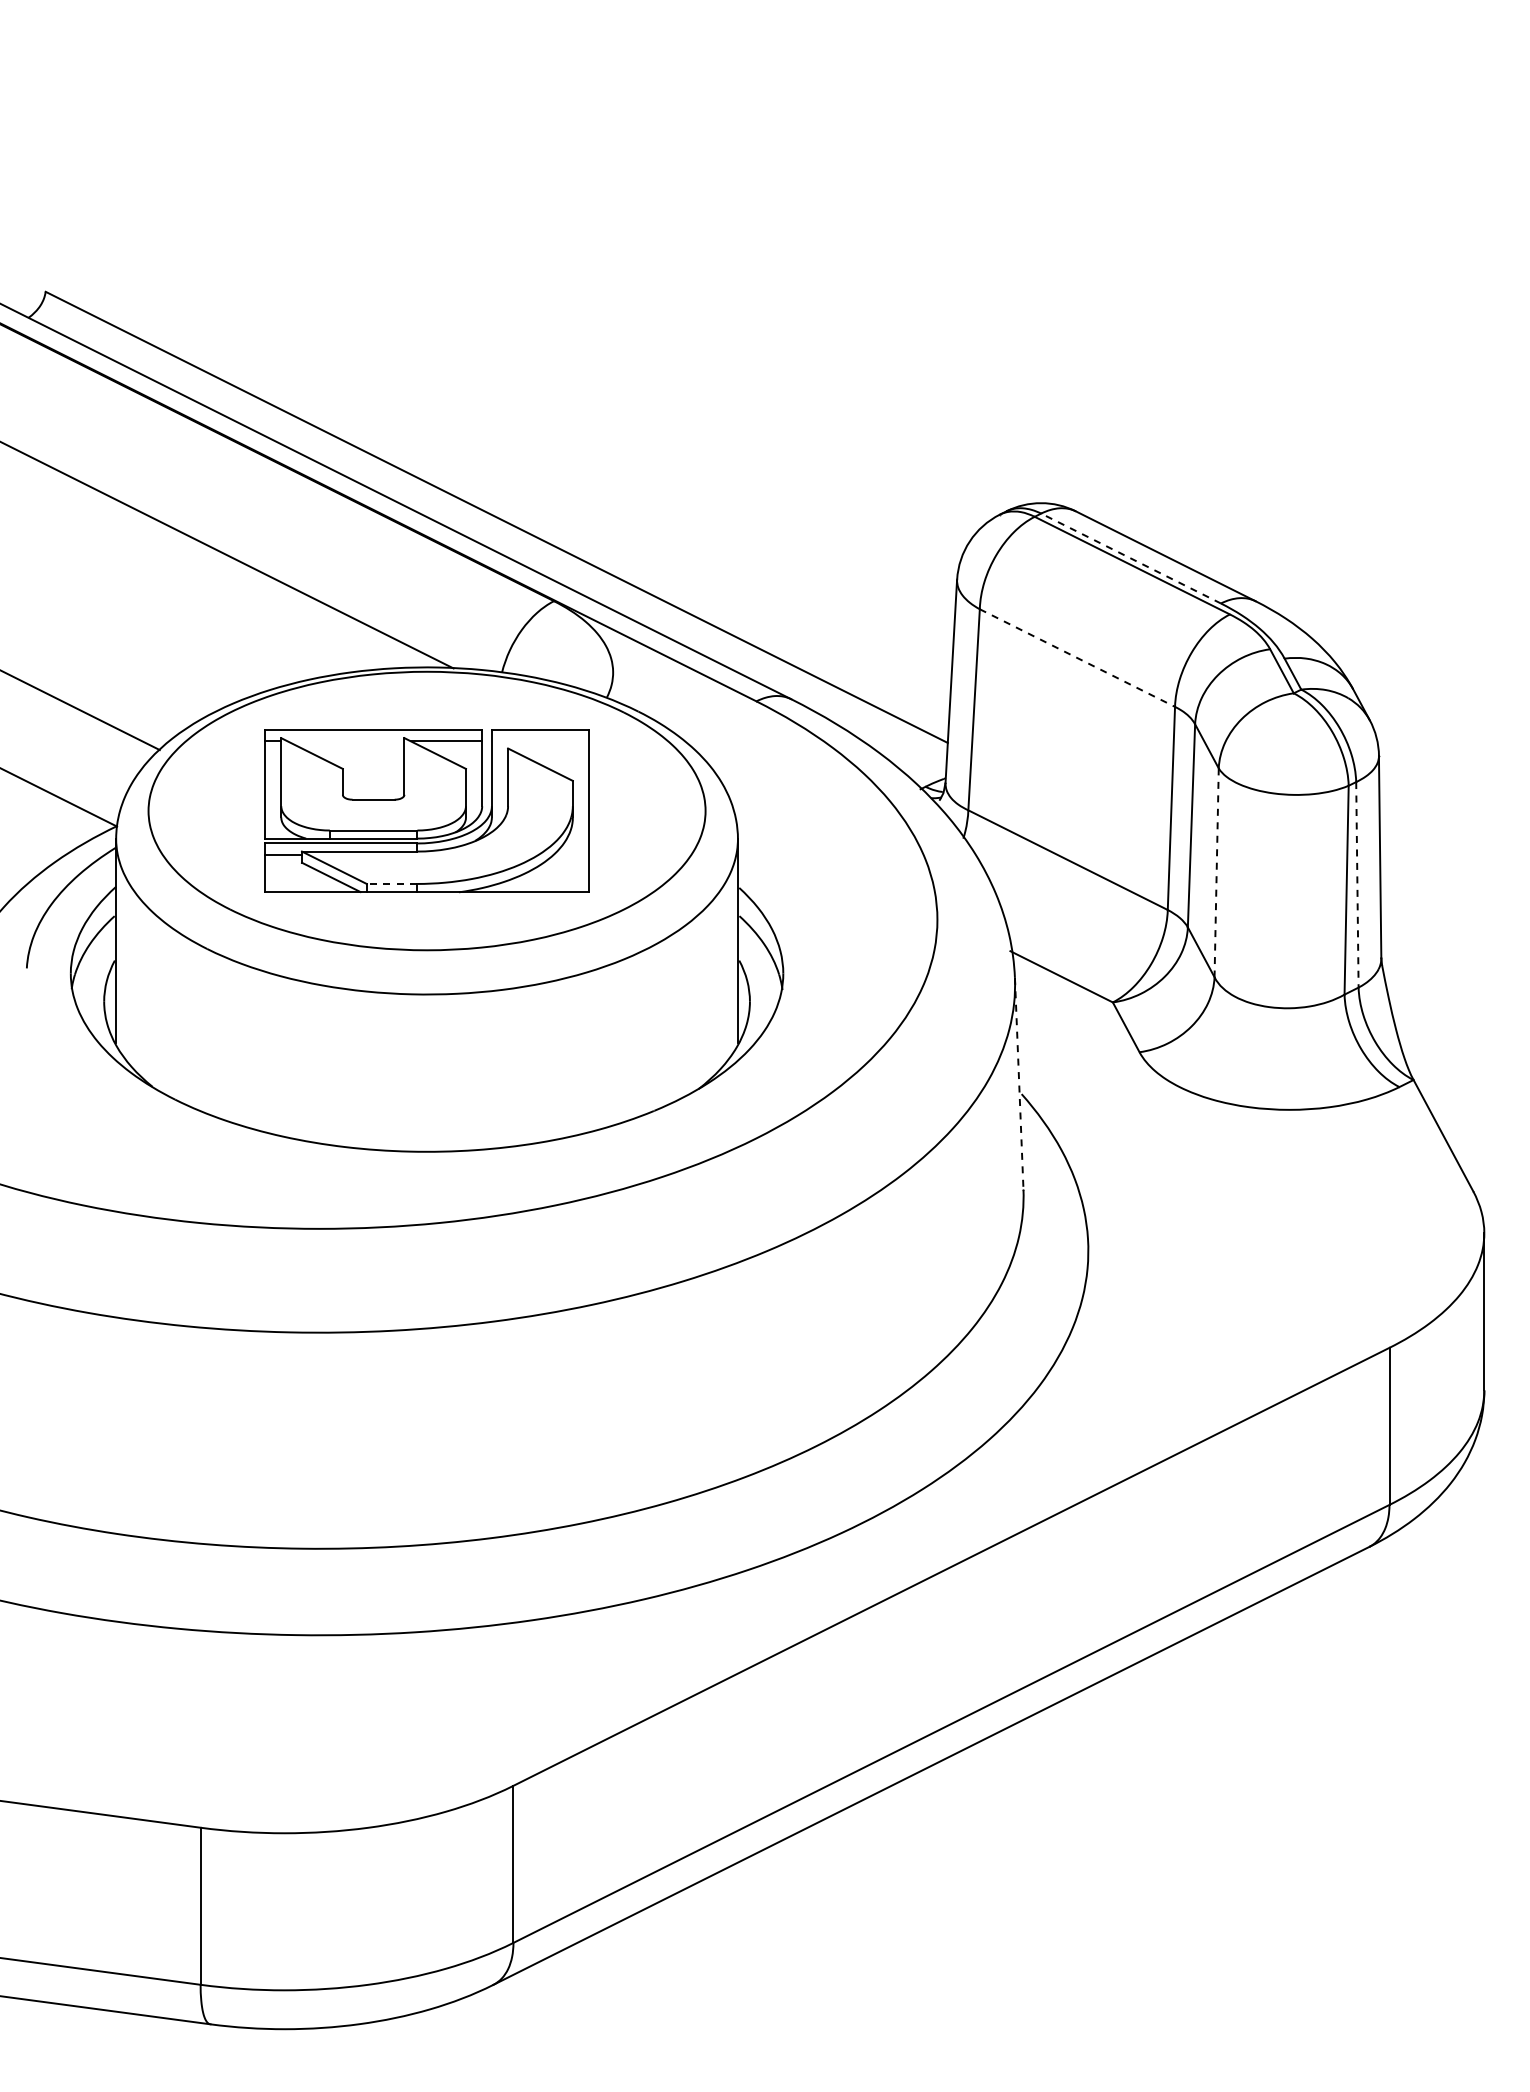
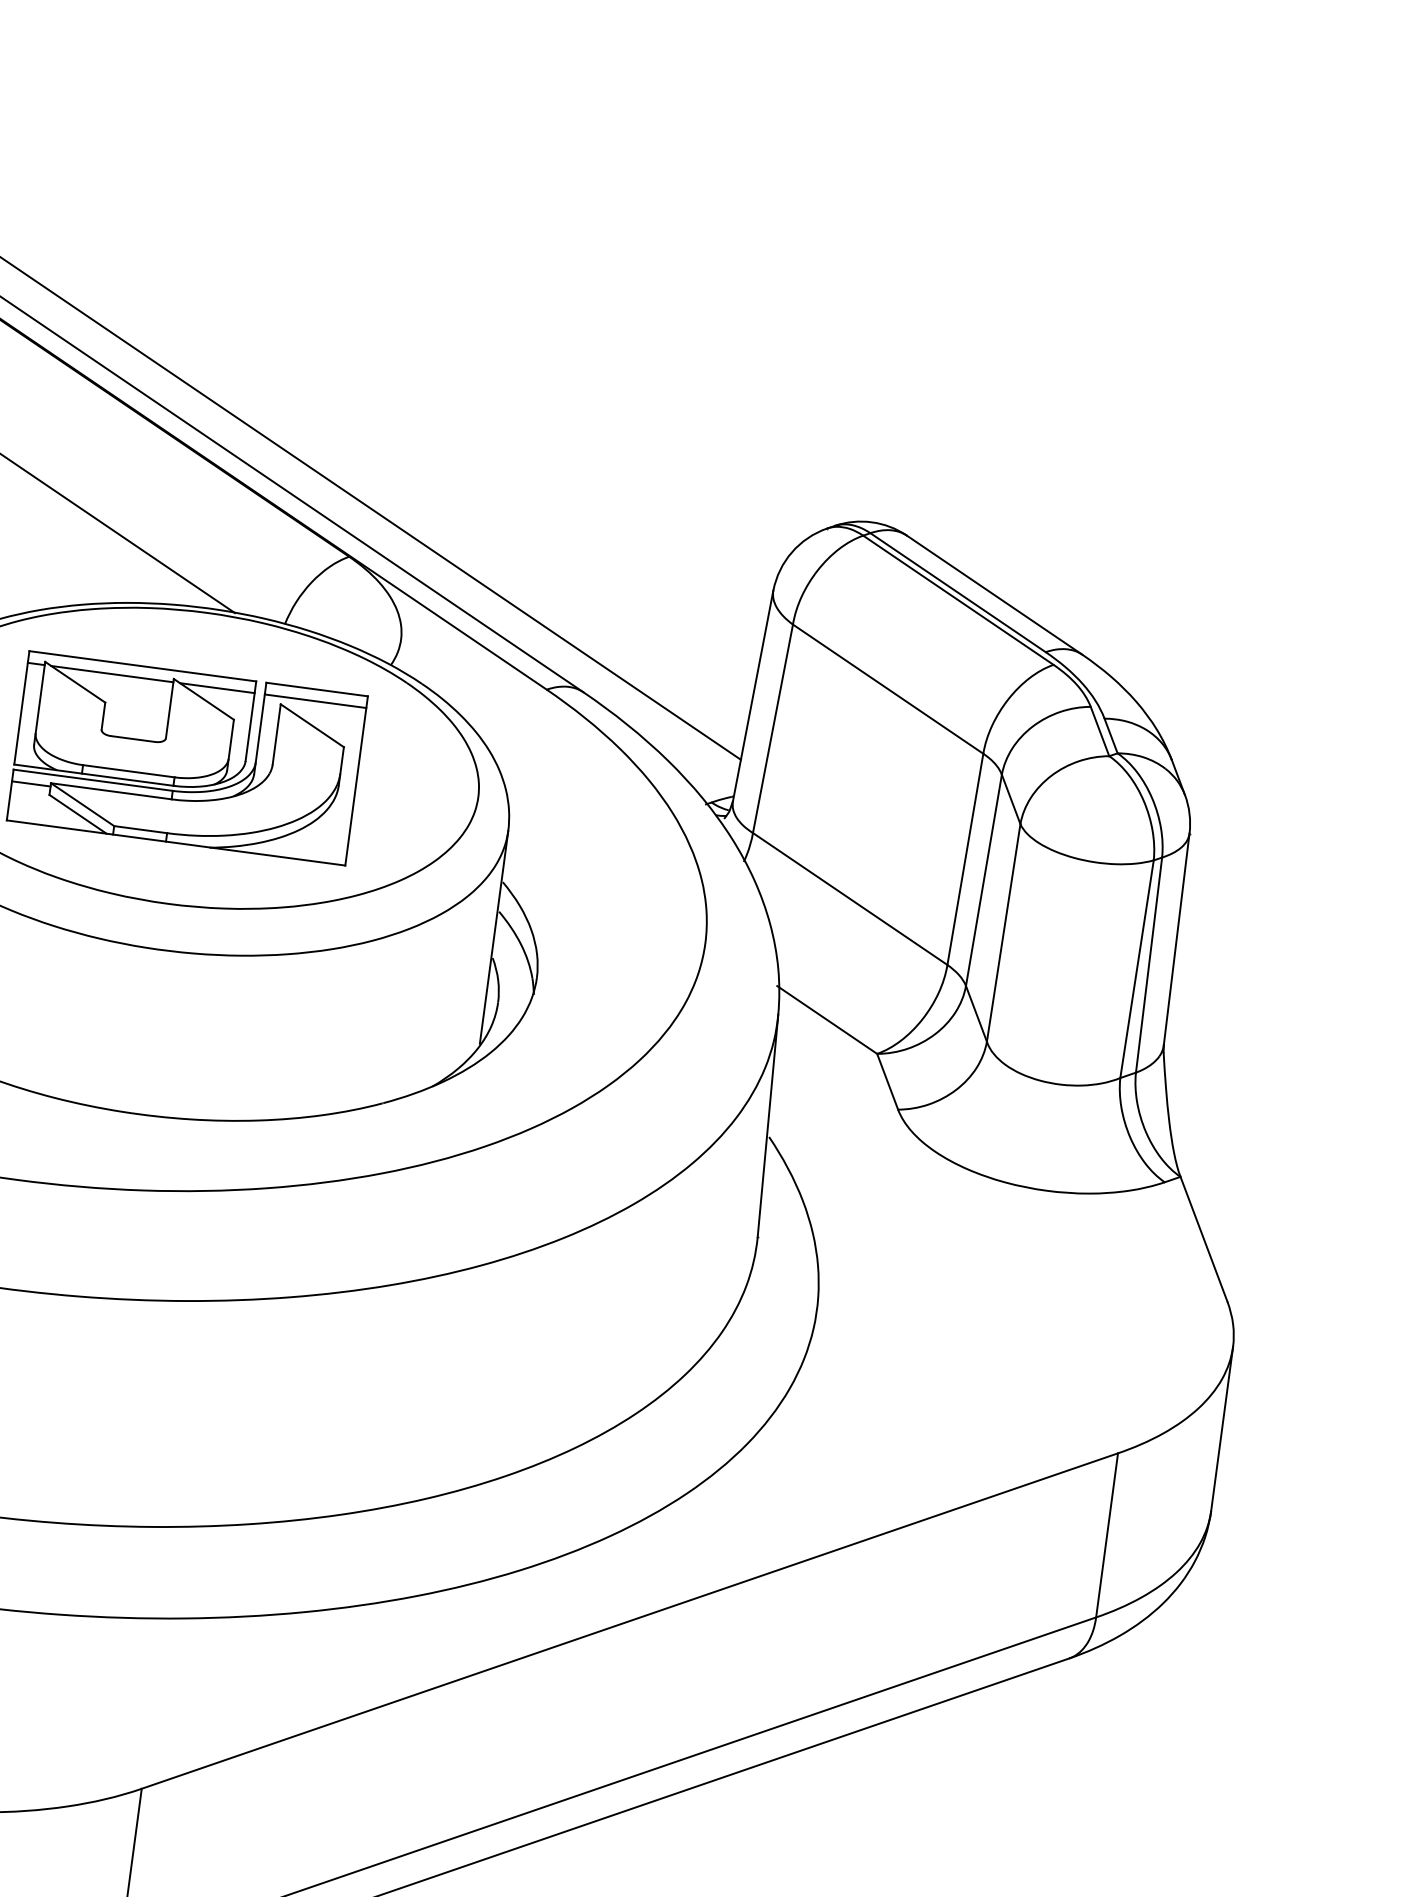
line: (1131, 558) -> (958, 592), dashed -> solid
line: (1077, 658) -> (888, 689), dashed -> solid
line: (345, 741) -> (111, 674), added
line: (540, 741) -> (315, 701), added
line: (1216, 873) -> (1003, 933), dashed -> solid
line: (391, 883) -> (140, 829), dashed -> solid
line: (1357, 884) -> (1149, 964), dashed -> solid
line: (1019, 1083) -> (768, 1125), dashed -> solid

